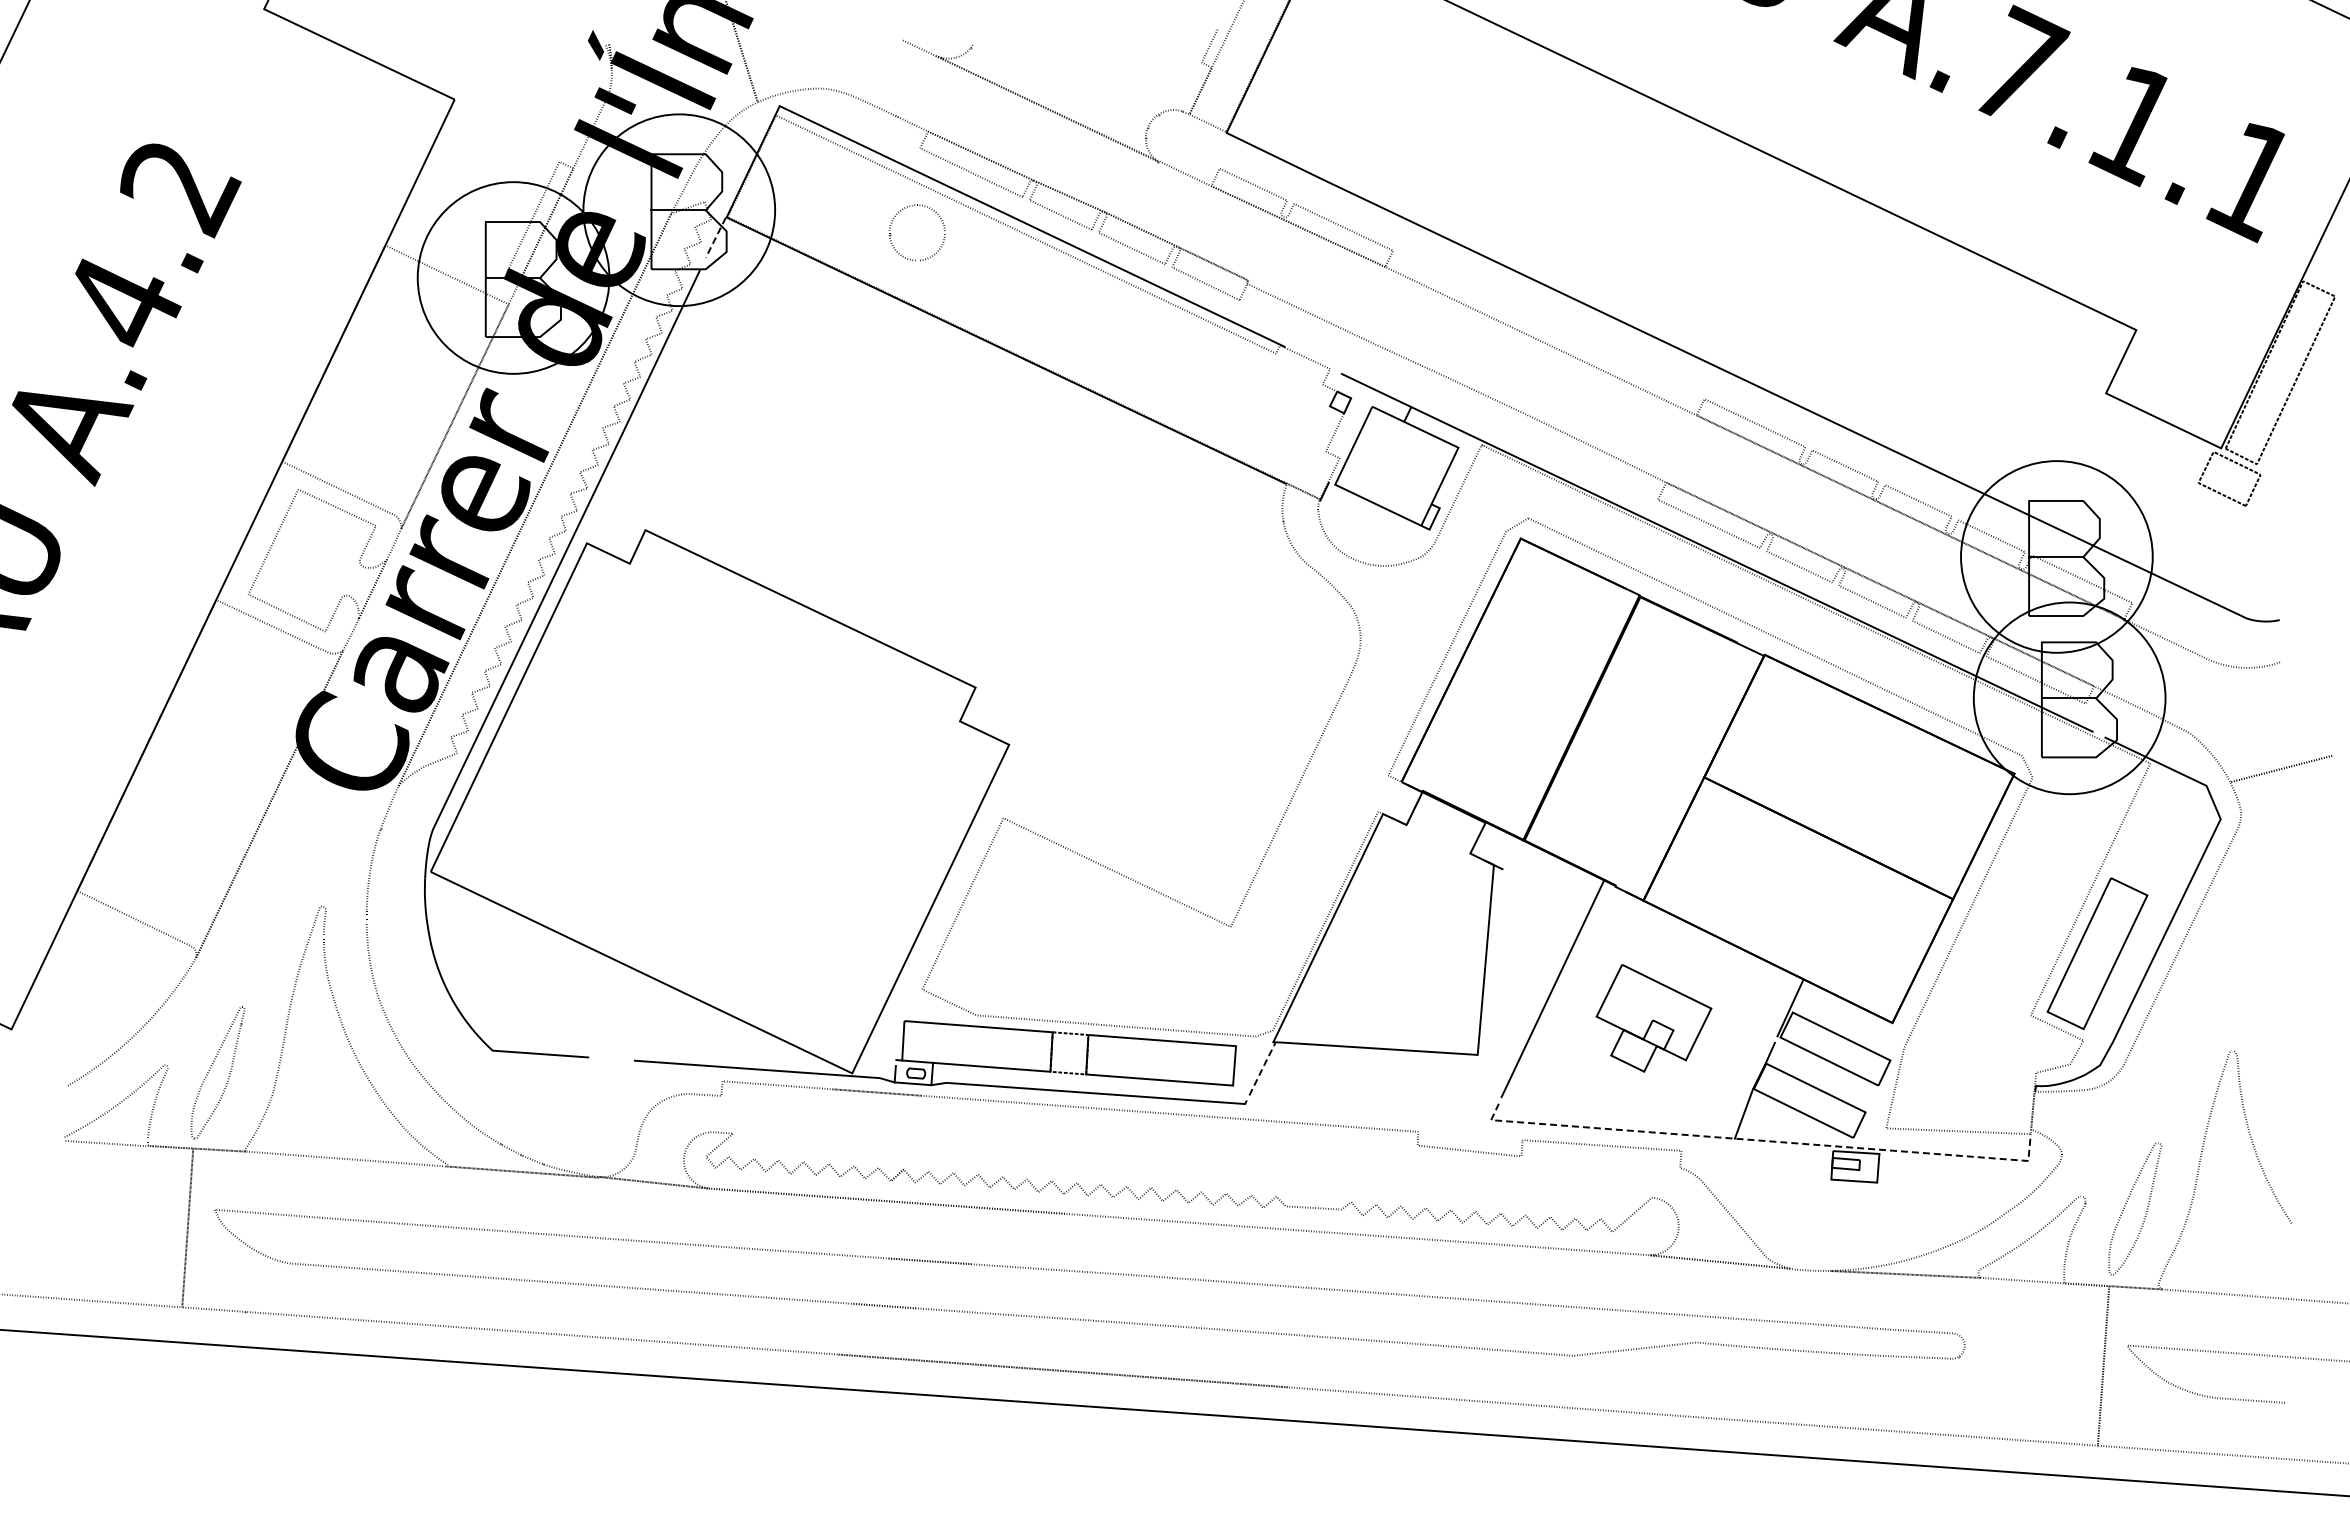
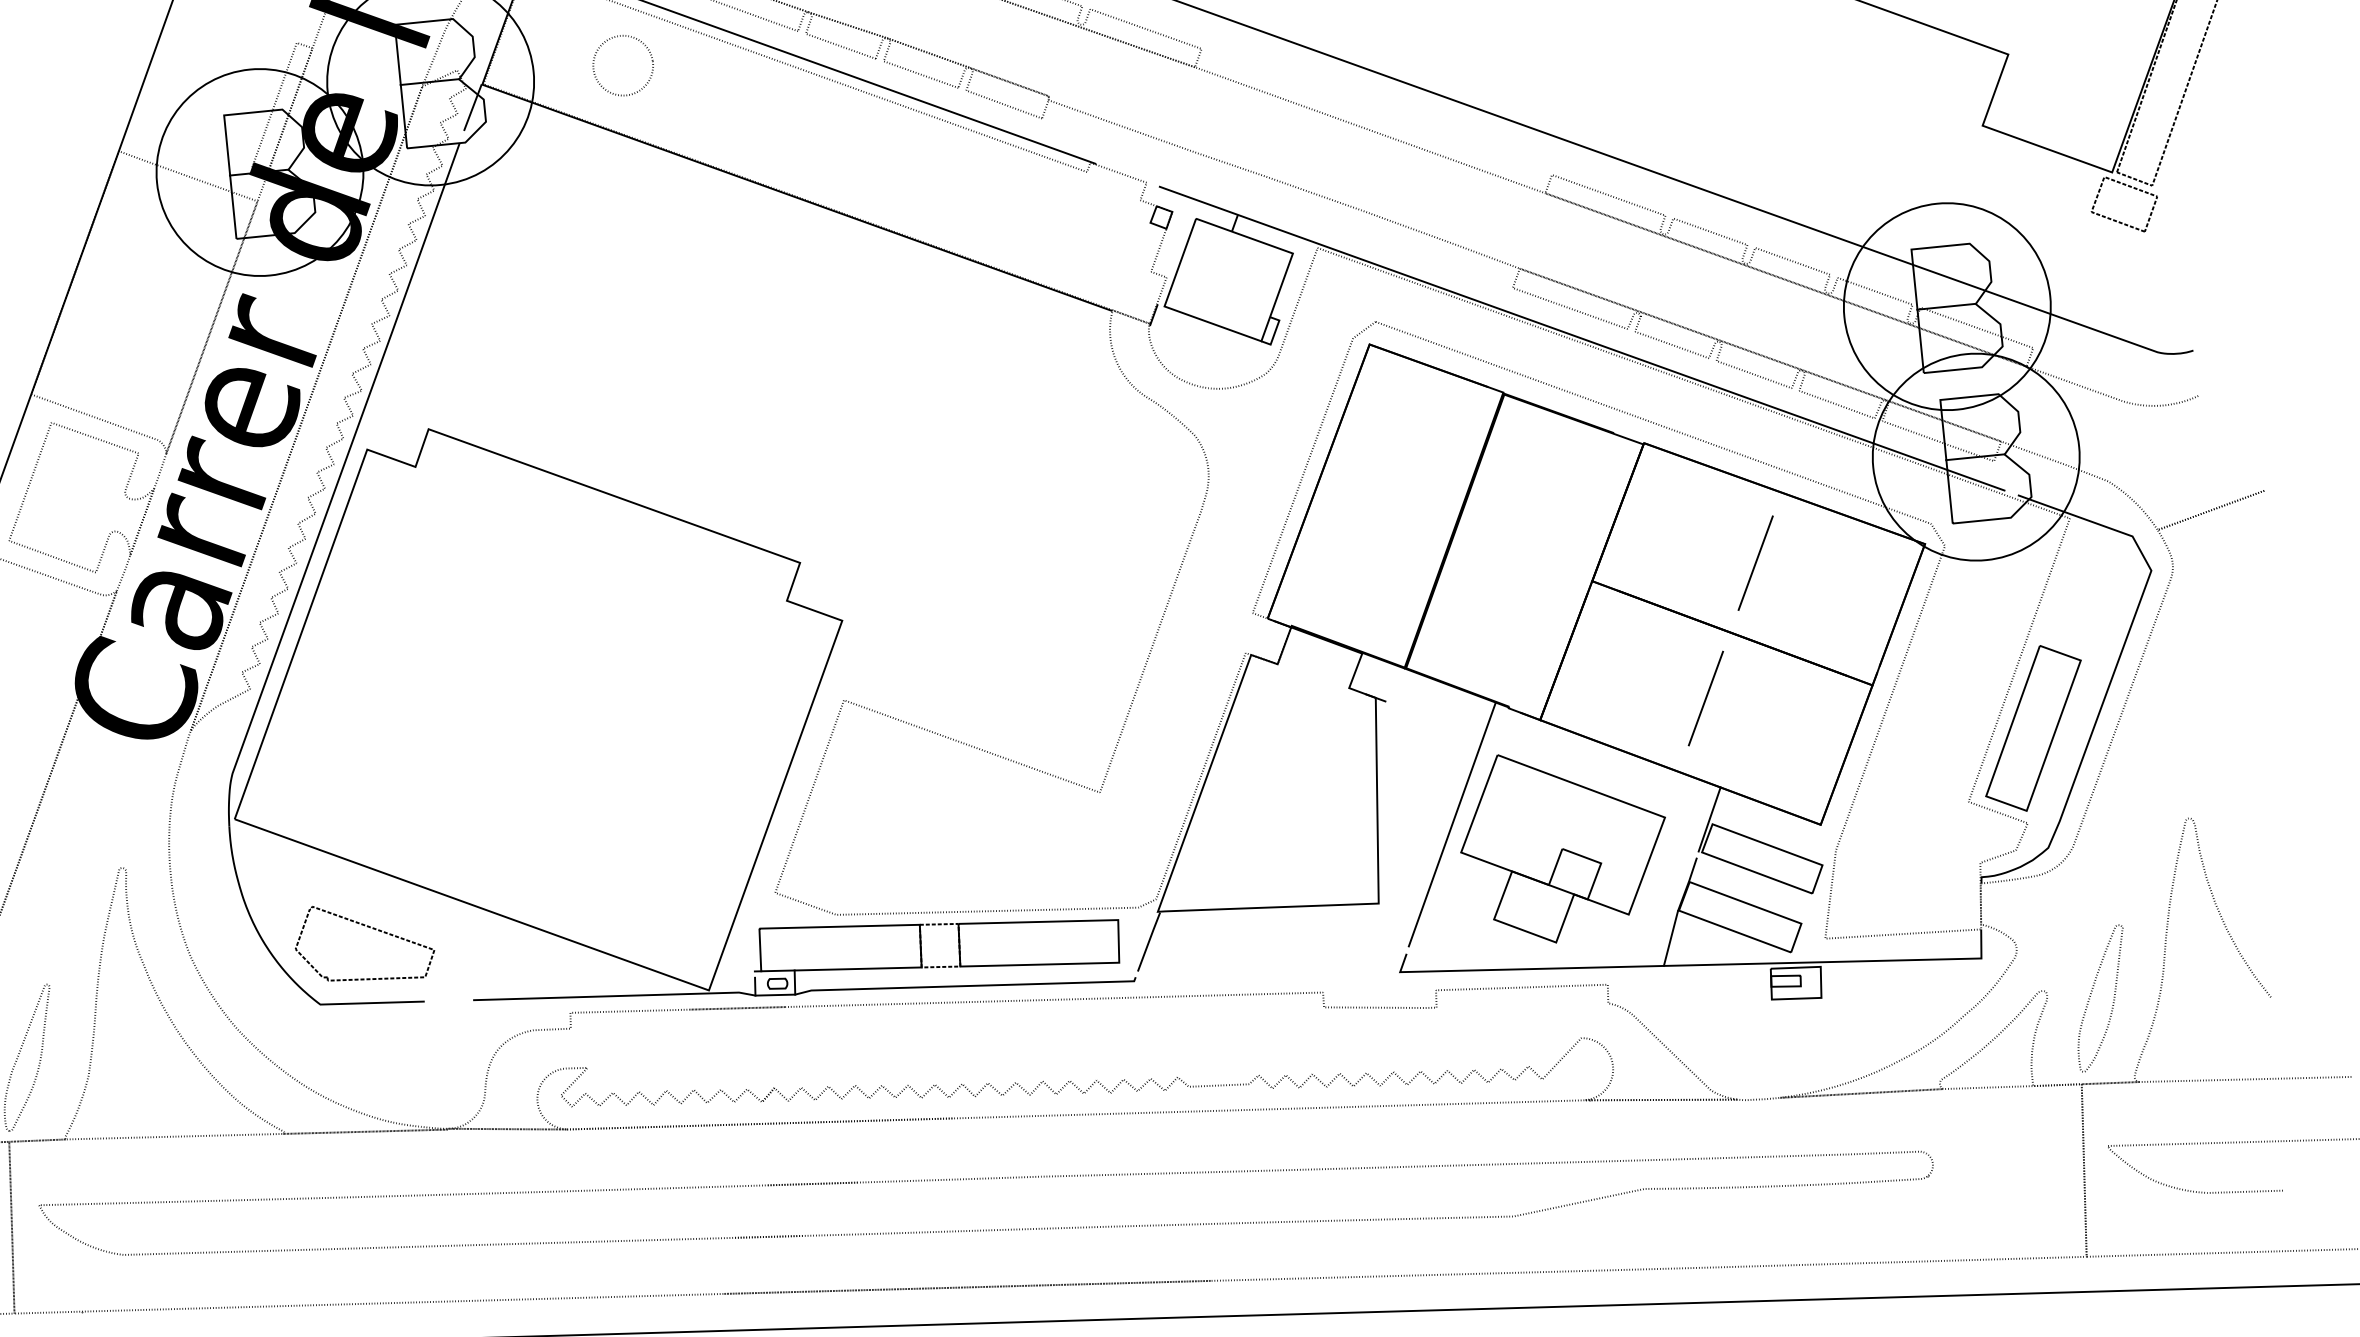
part: (891, 235) -> (595, 71), moved
line: (715, 238) -> (472, 108), dashed -> solid
line: (1856, 775) -> (1755, 562), added
line: (1798, 895) -> (1706, 697), added
part: (544, 984) -> (368, 927), added
part: (1653, 1018) -> (1563, 845), size x1.67
line: (1262, 1068) -> (1149, 941), dashed -> solid
line: (1764, 1140) -> (1695, 964), dashed -> solid

